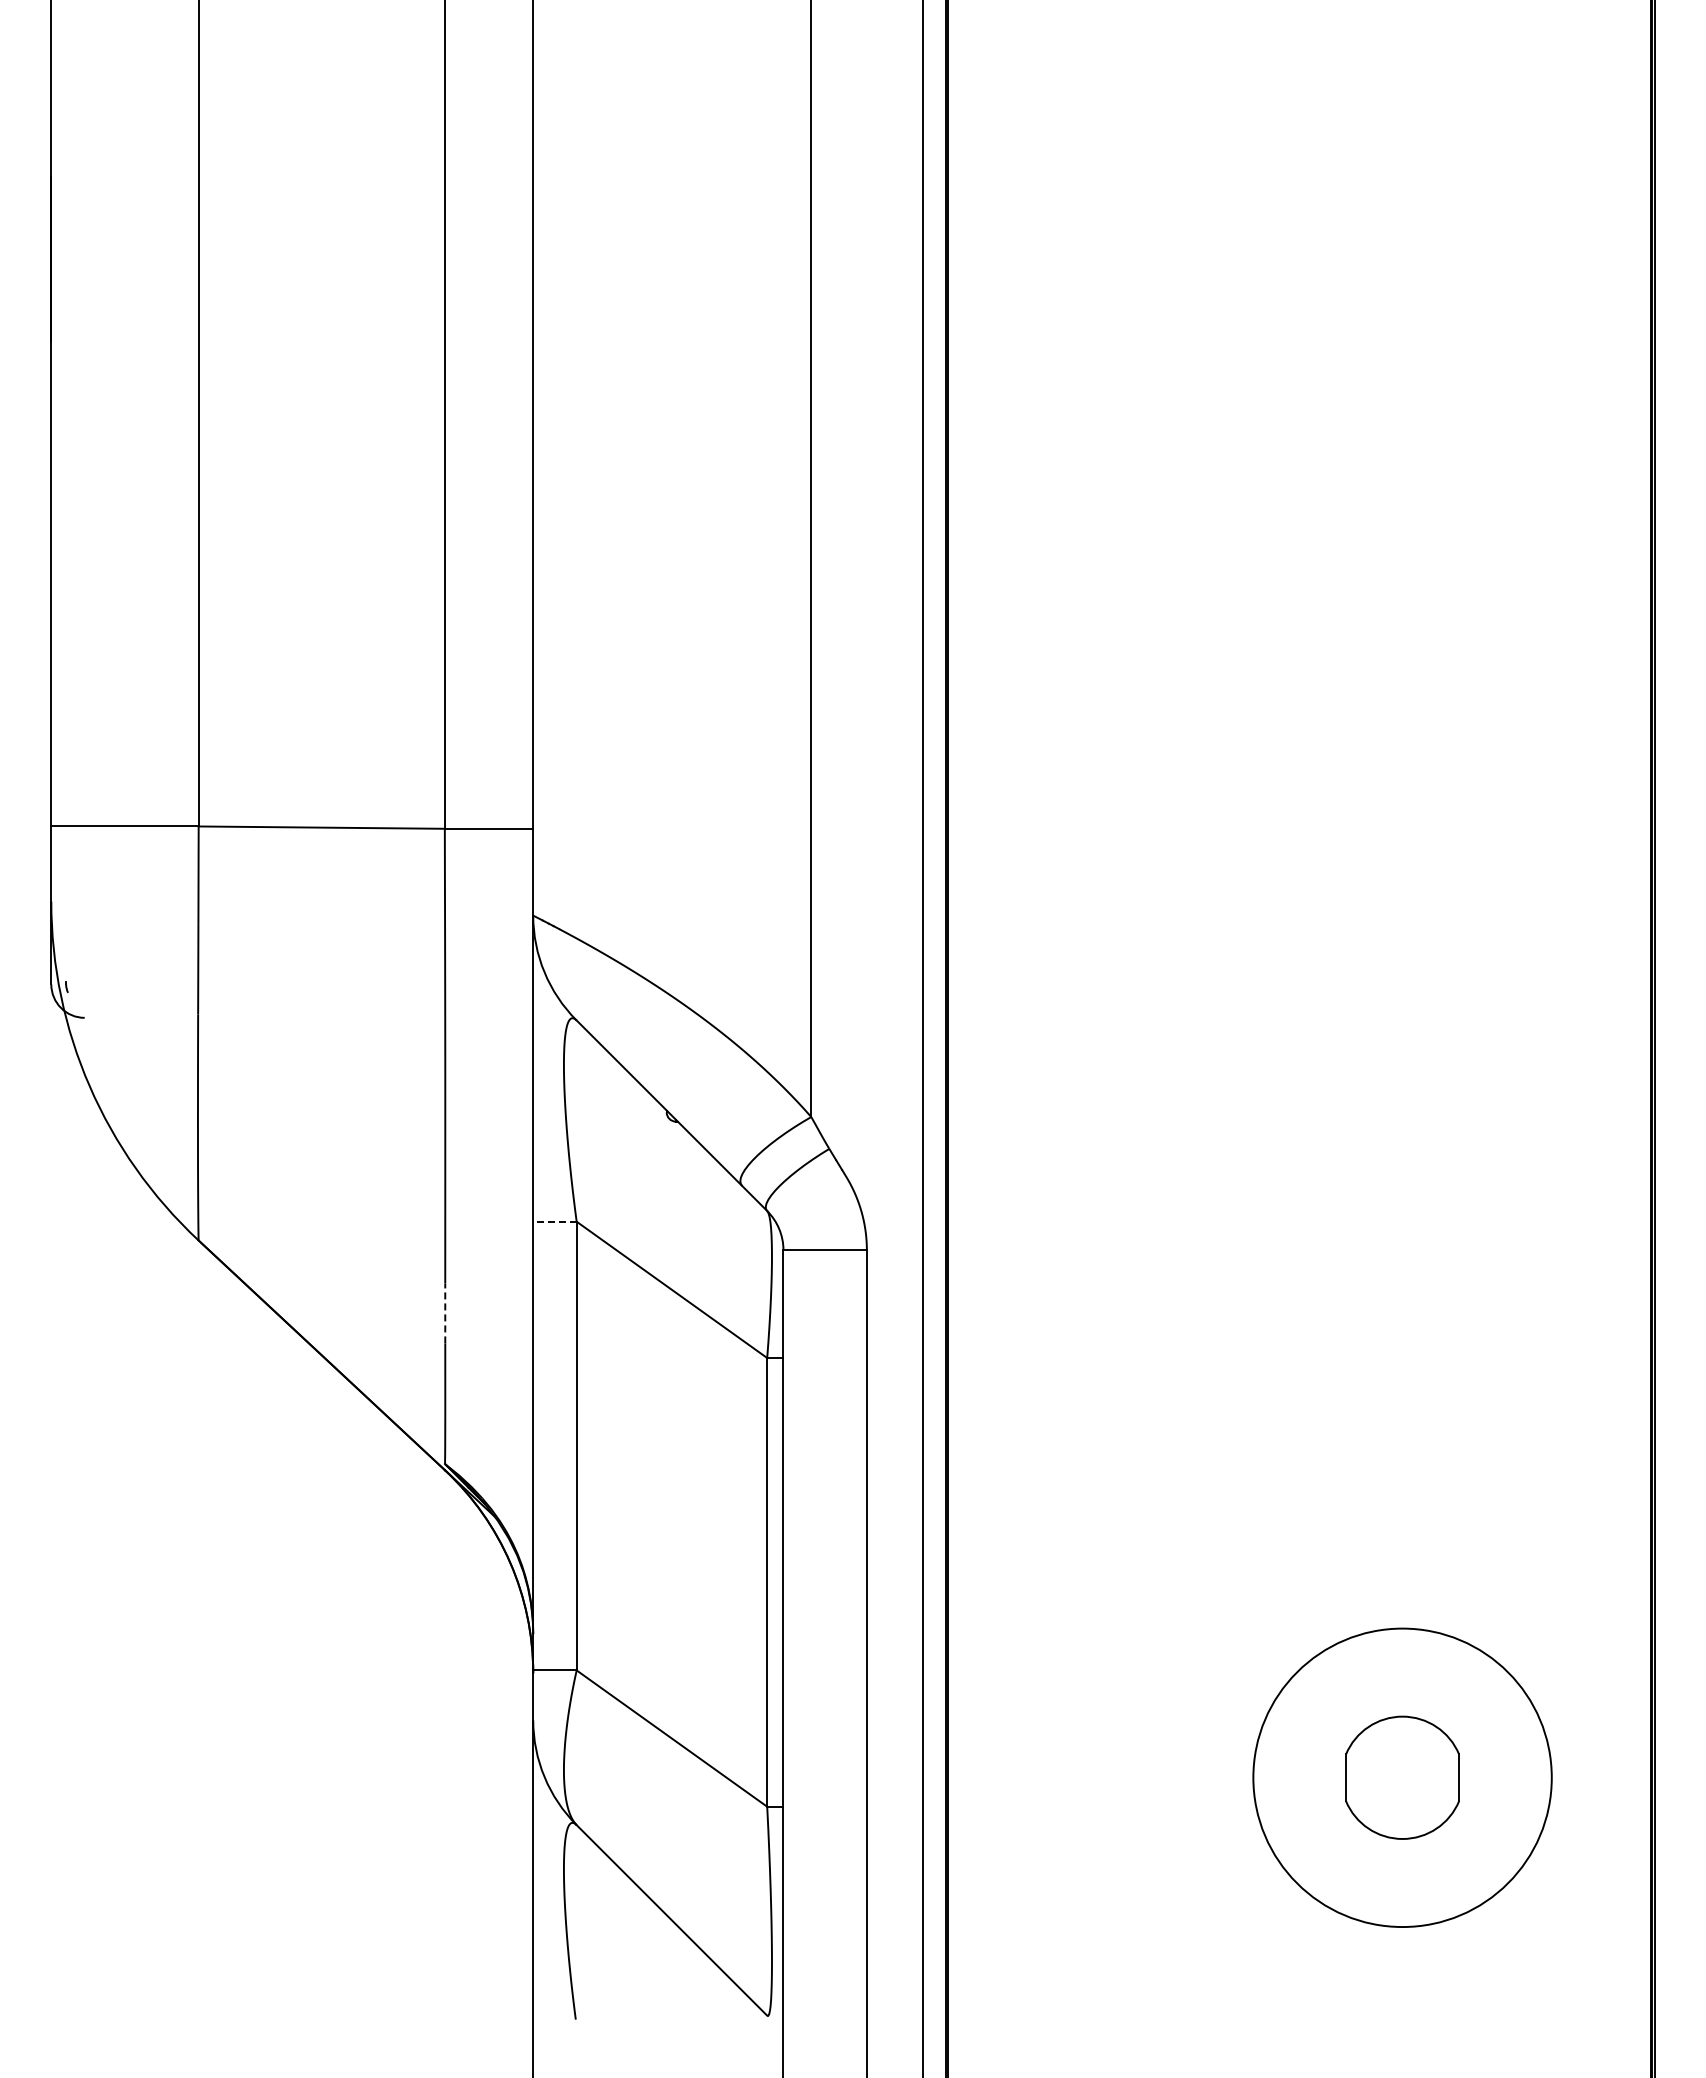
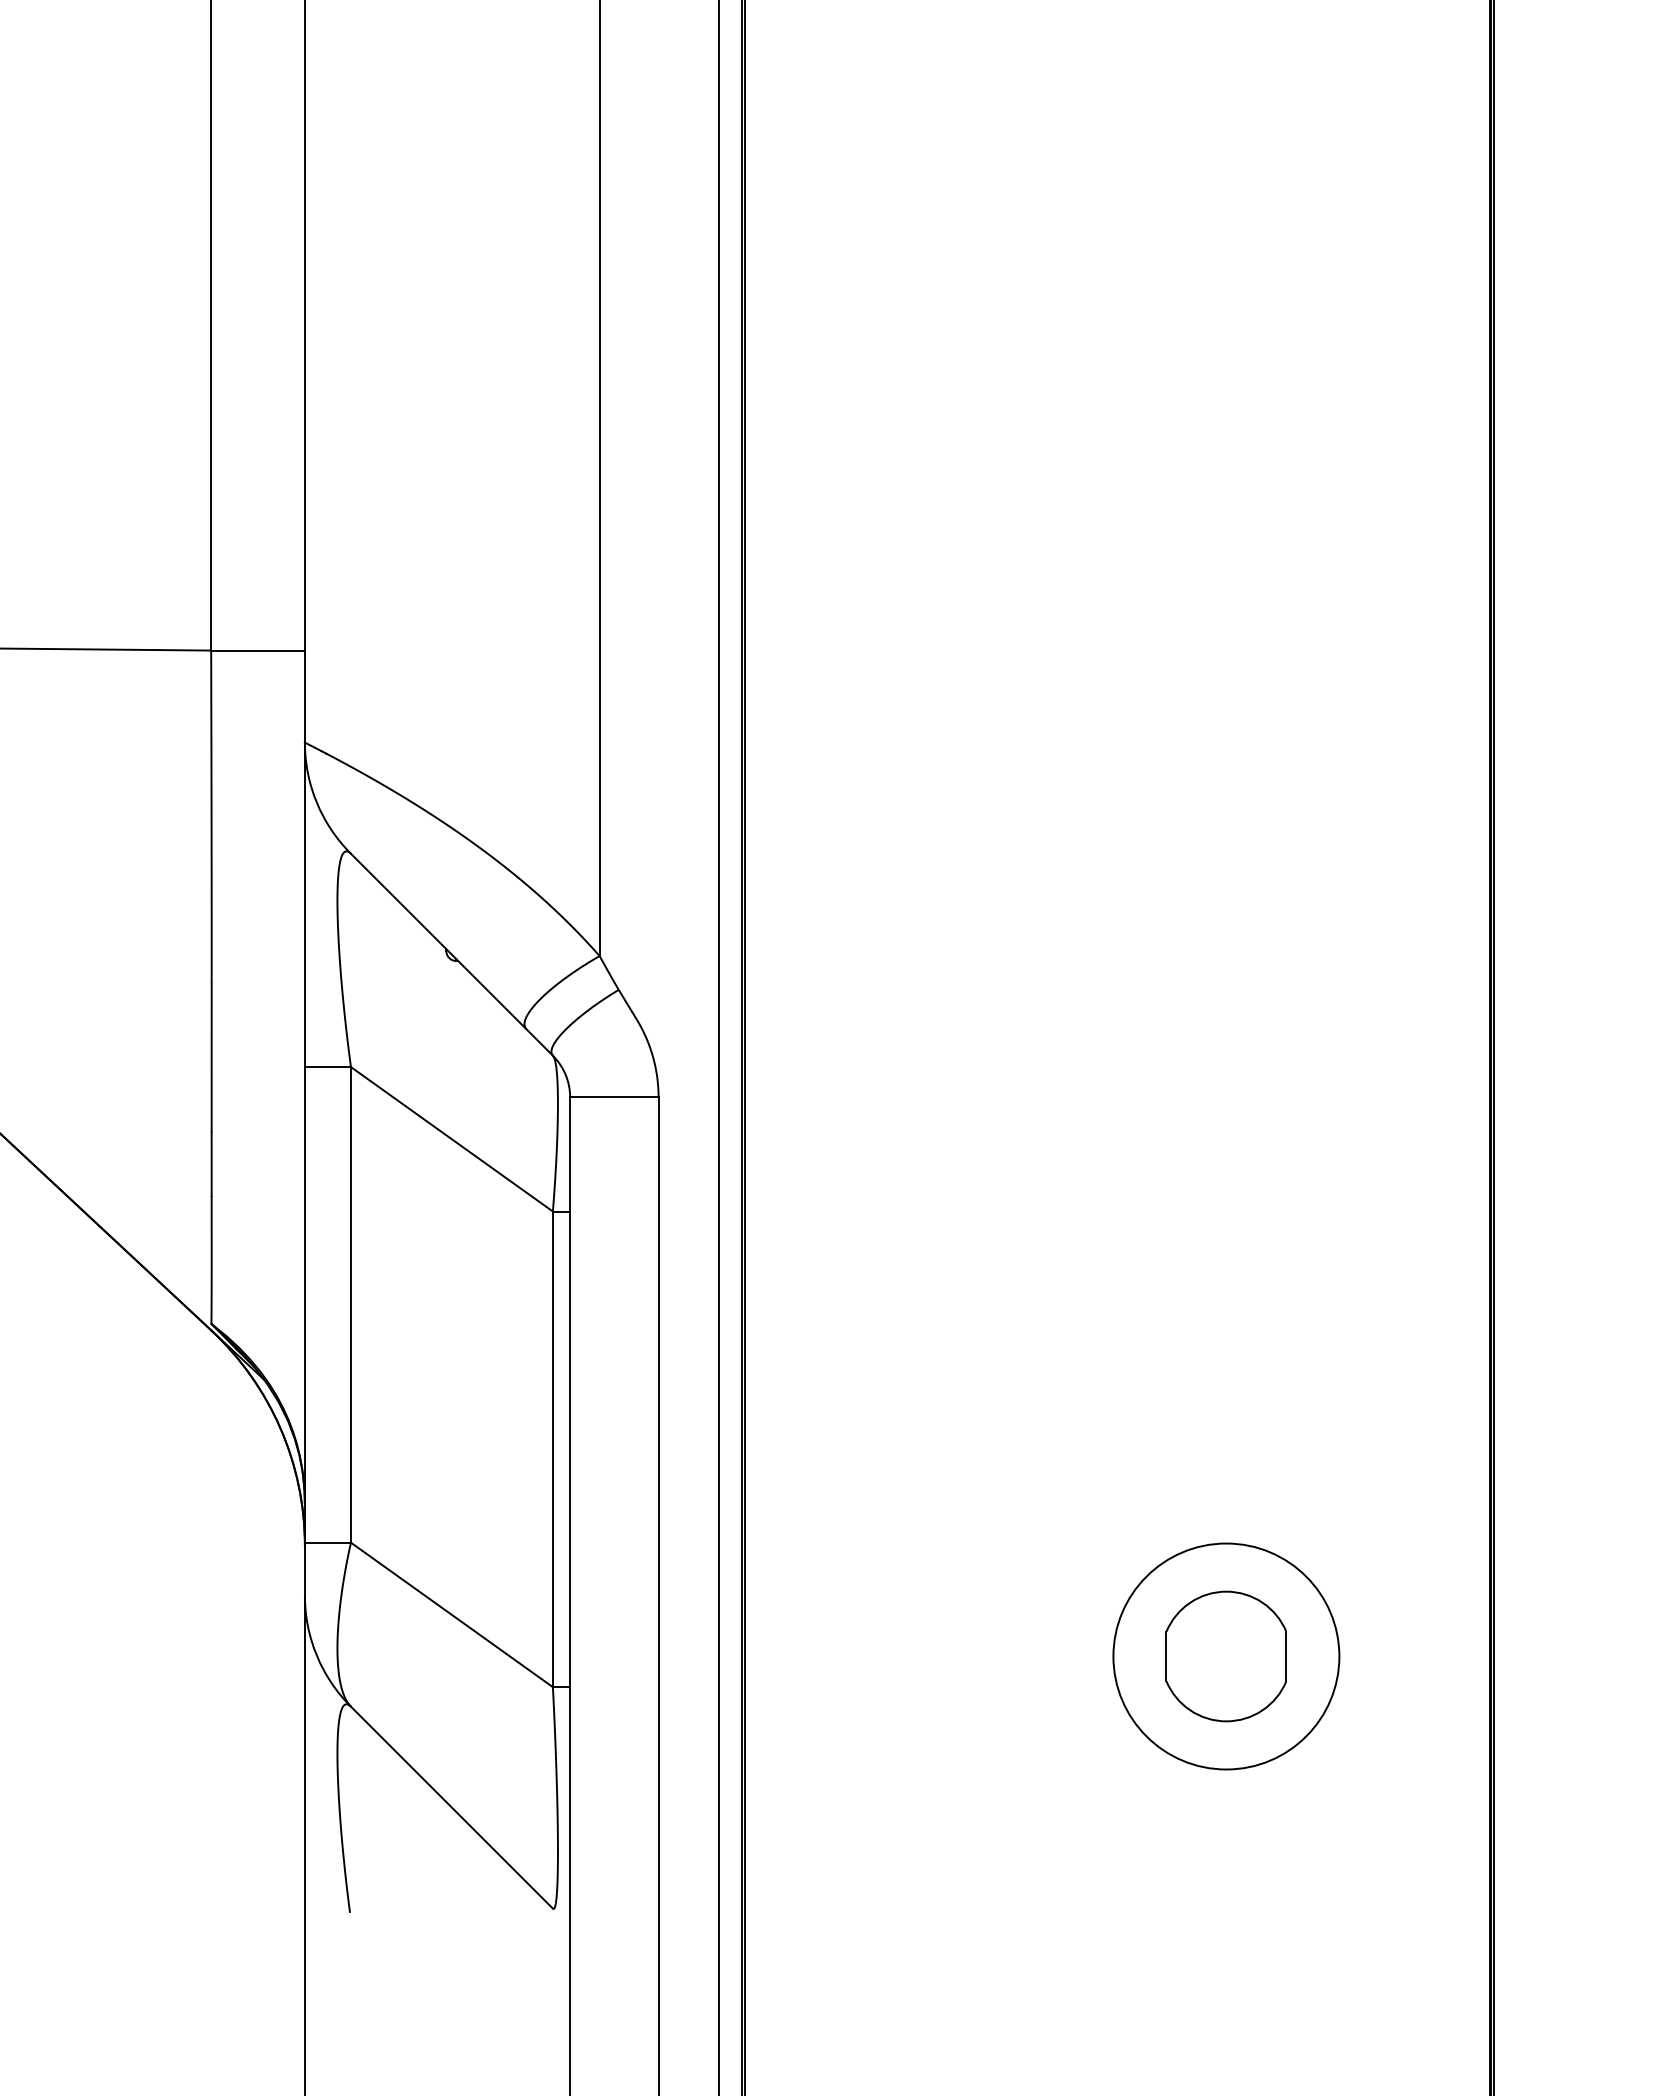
line: (554, 1221) -> (327, 1066), dashed -> solid
line: (445, 1313) -> (211, 1164), dashed -> solid
circle: (1402, 1777) -> (1226, 1656), size x0.71

